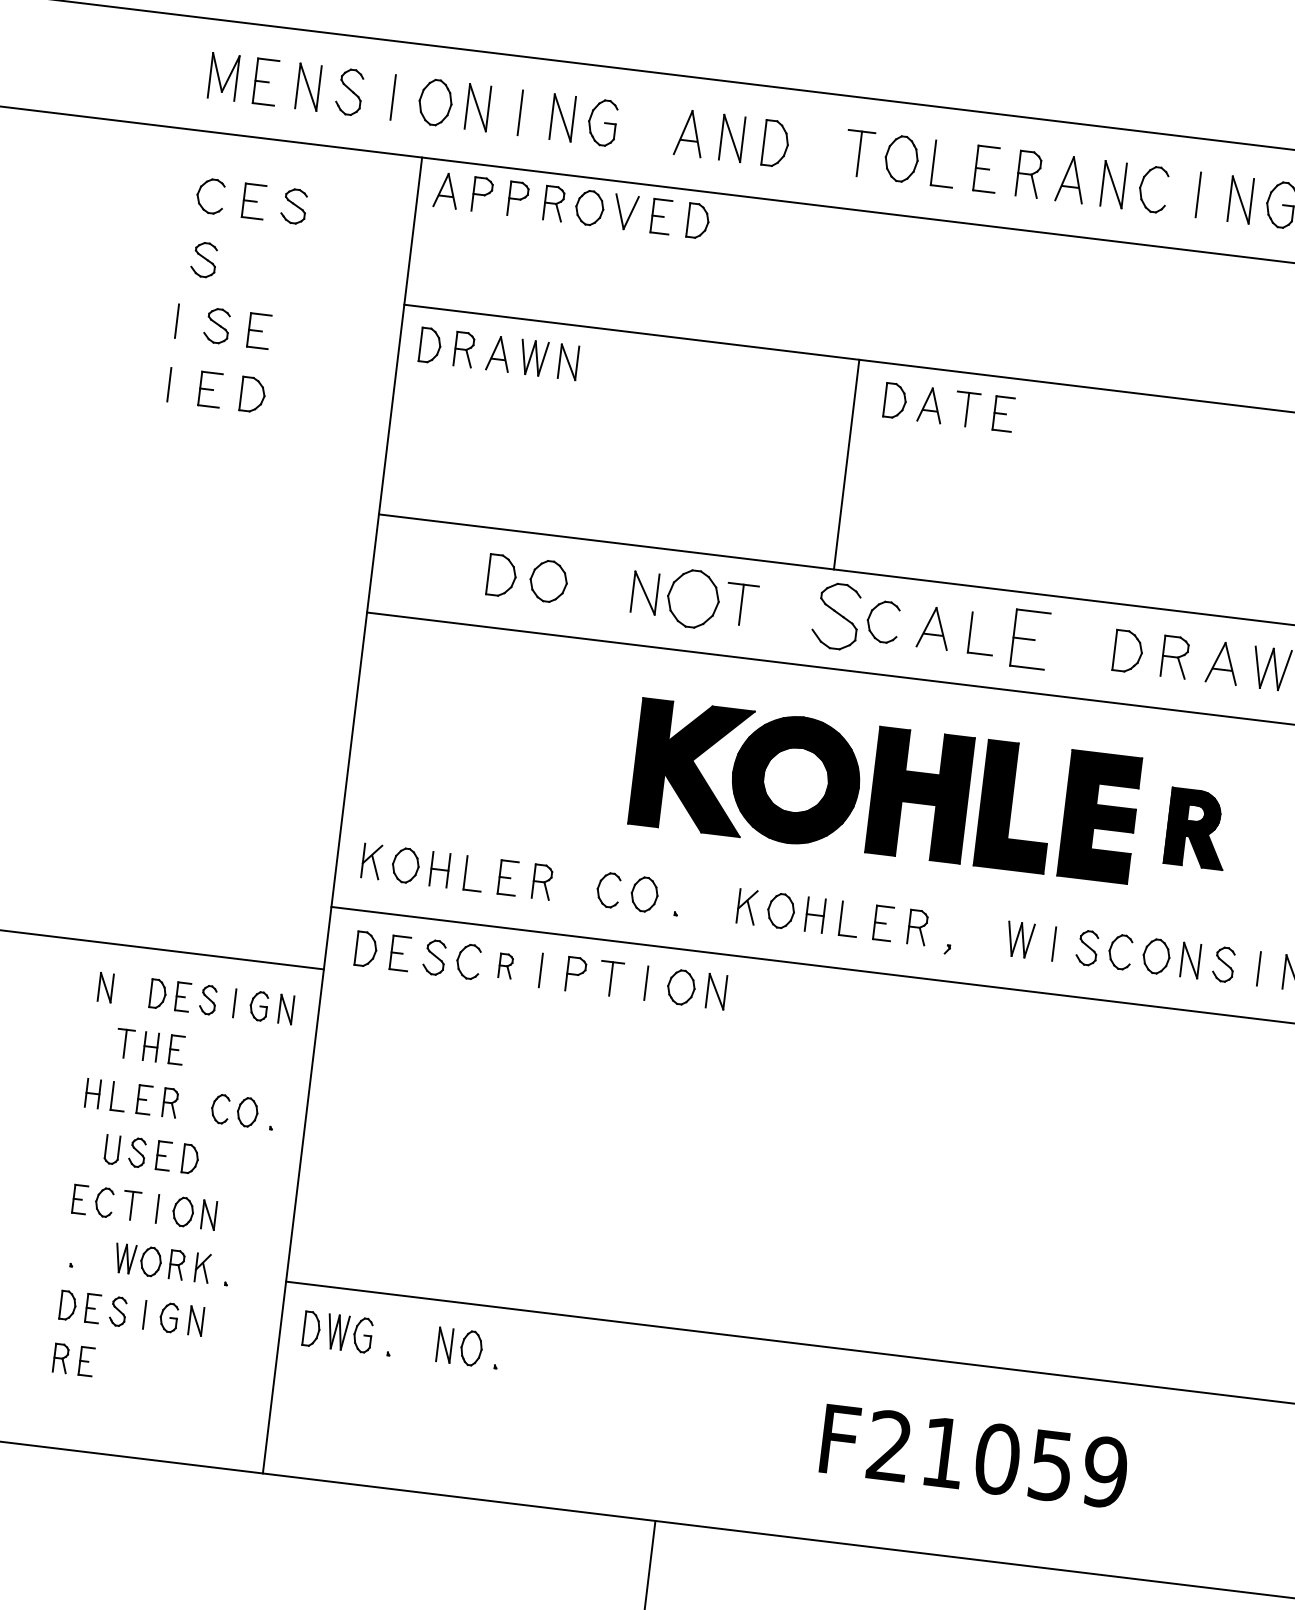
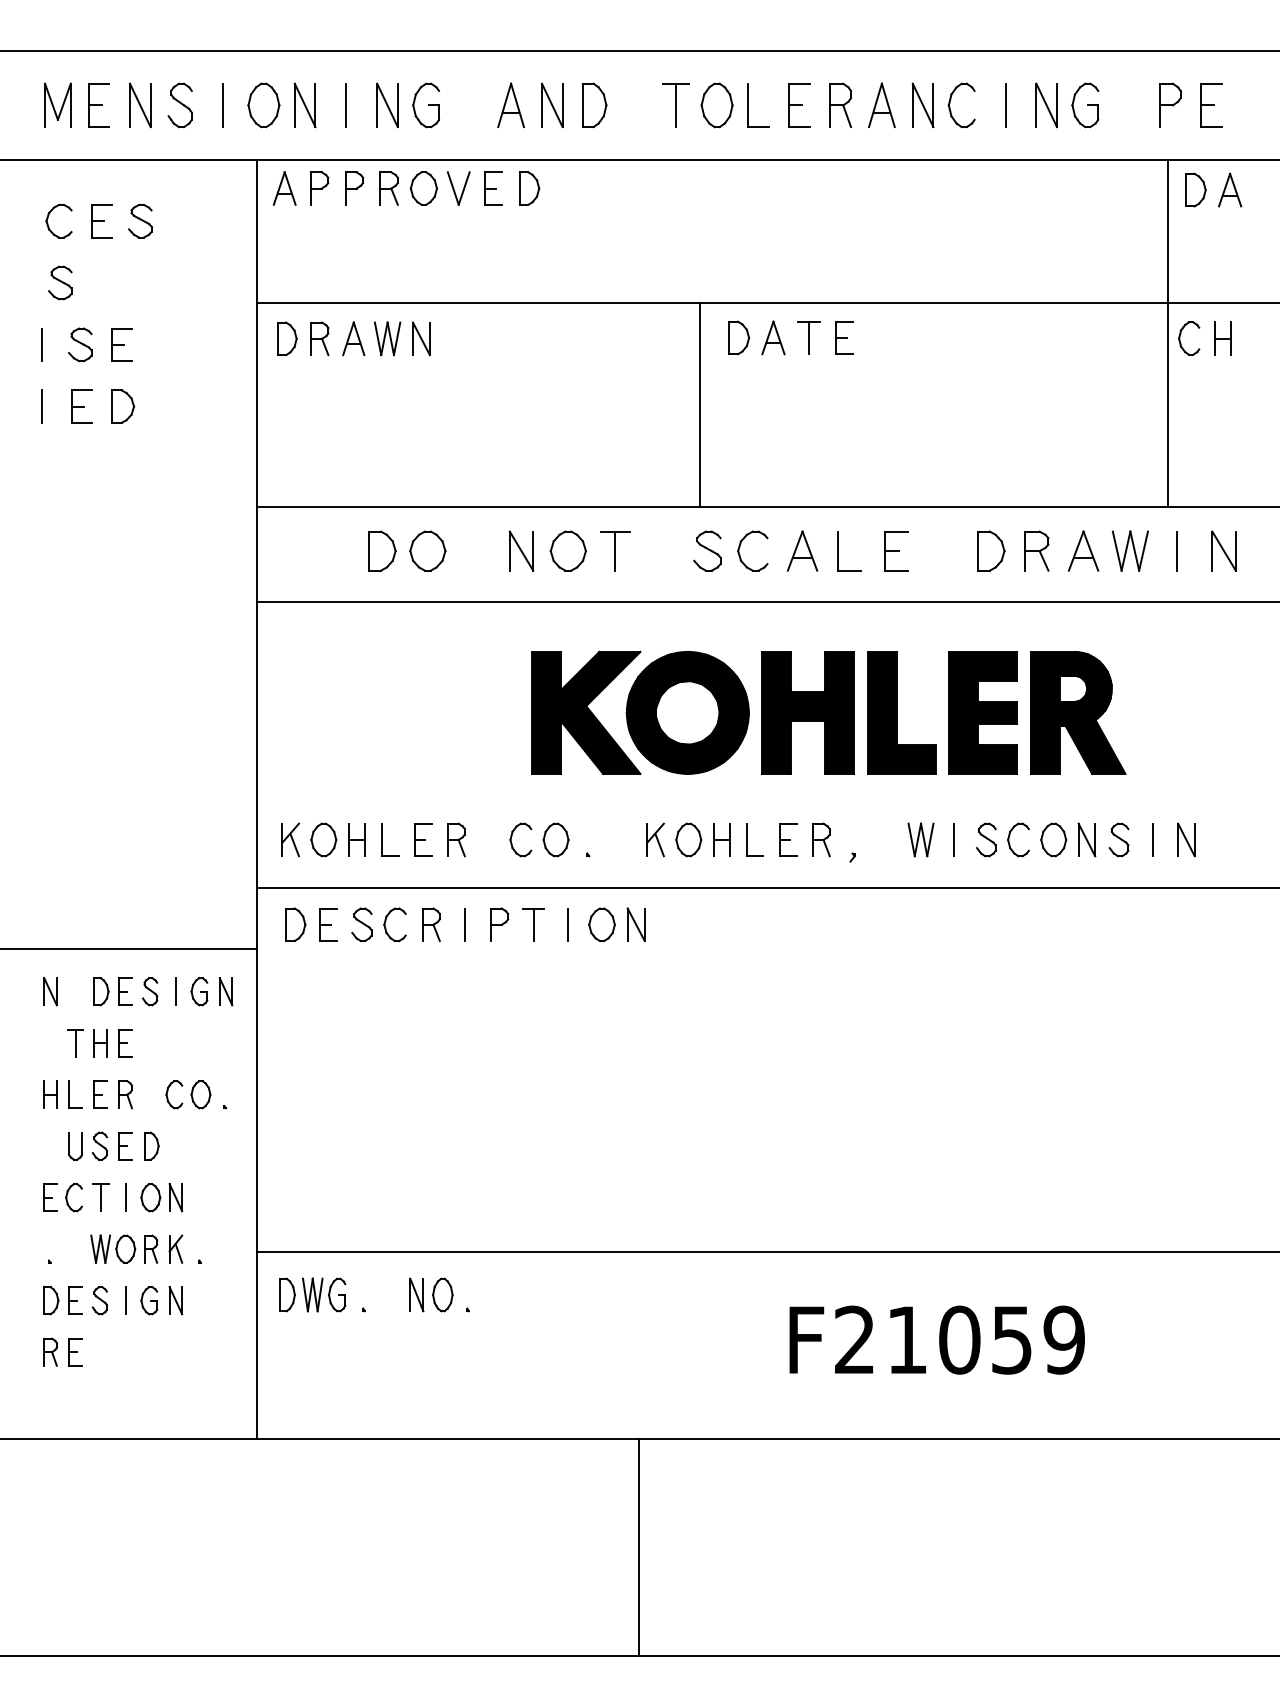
part: (692, 598) -> (567, 550), size x0.71
part: (836, 615) -> (707, 550), size x0.62
part: (1030, 640) -> (896, 551), size x0.71
part: (1197, 828) -> (1078, 712), size x1.67
part: (505, 965) -> (431, 924), size x1.43

